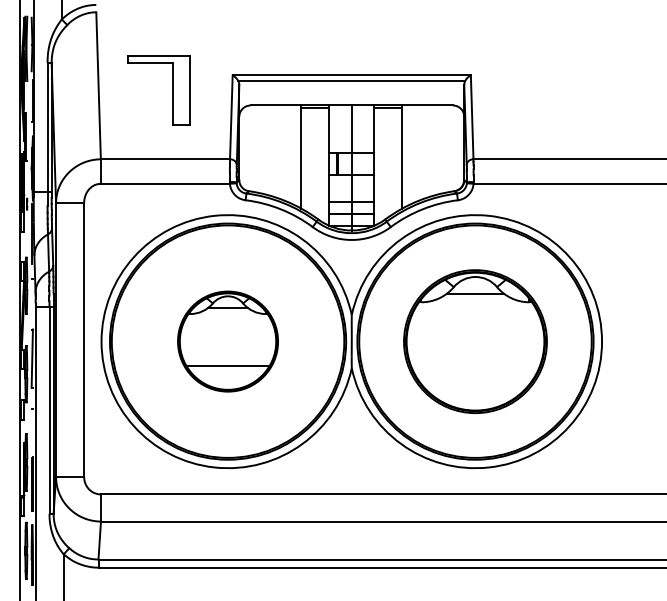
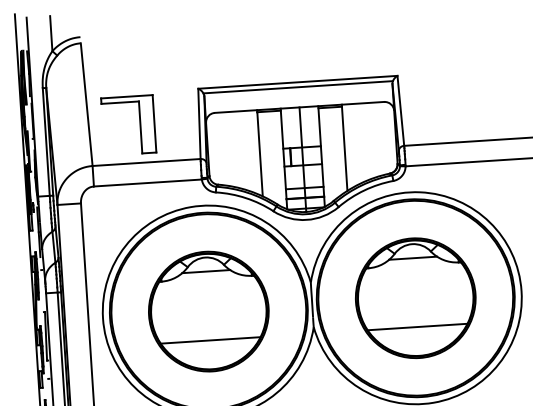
part: (172, 90) -> (139, 124), moved
part: (227, 341) -> (208, 311), size x1.43
line: (475, 376) -> (417, 327), added

